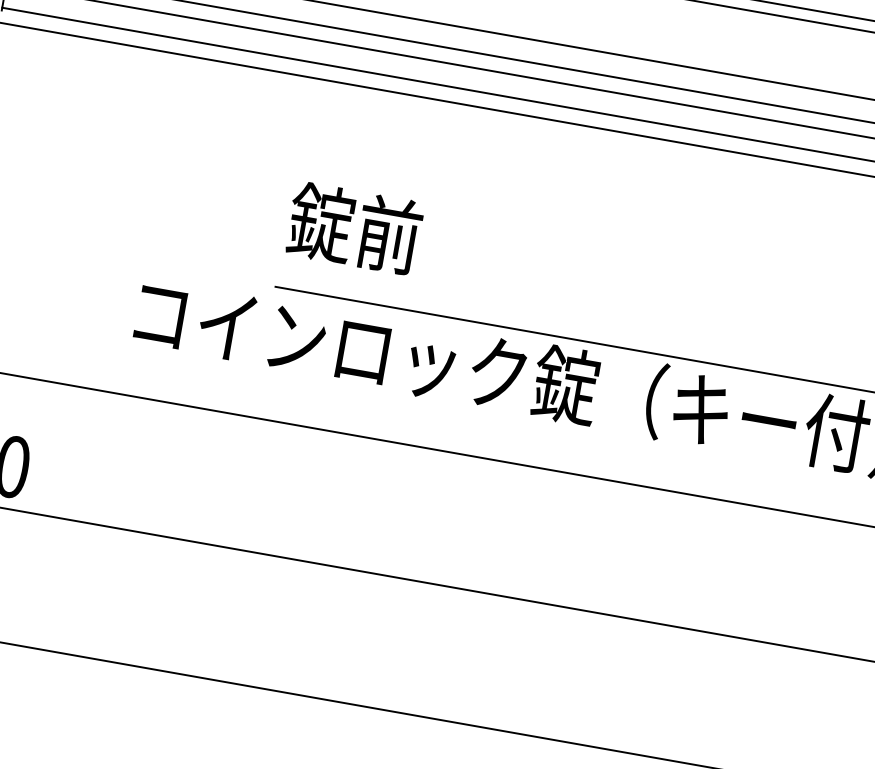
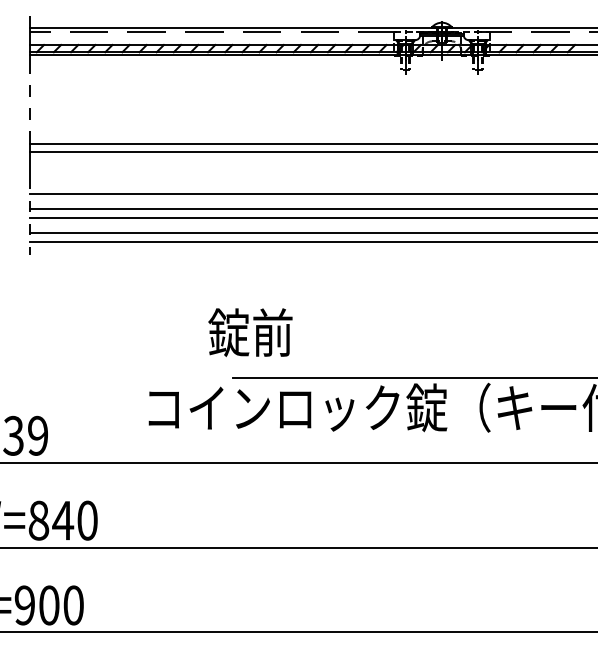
text: (354, 228) -> (250, 332), moved

